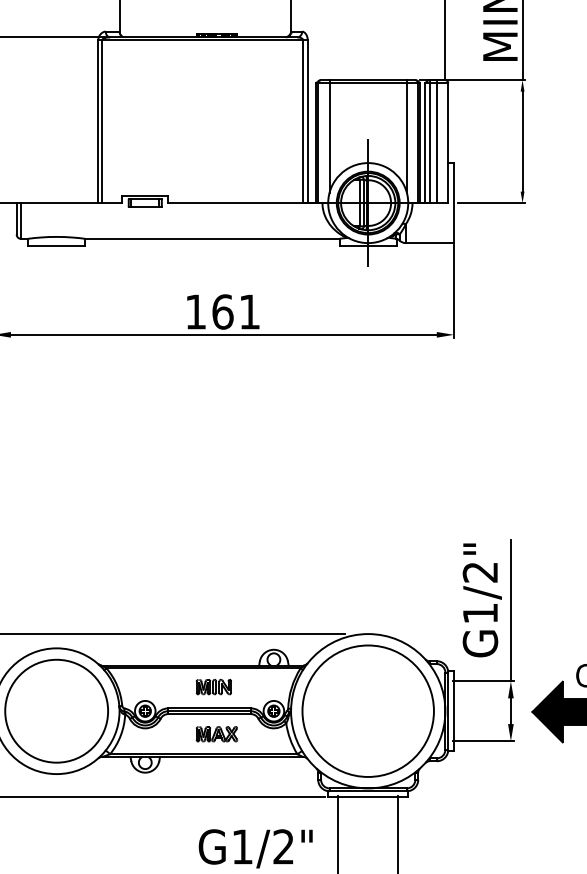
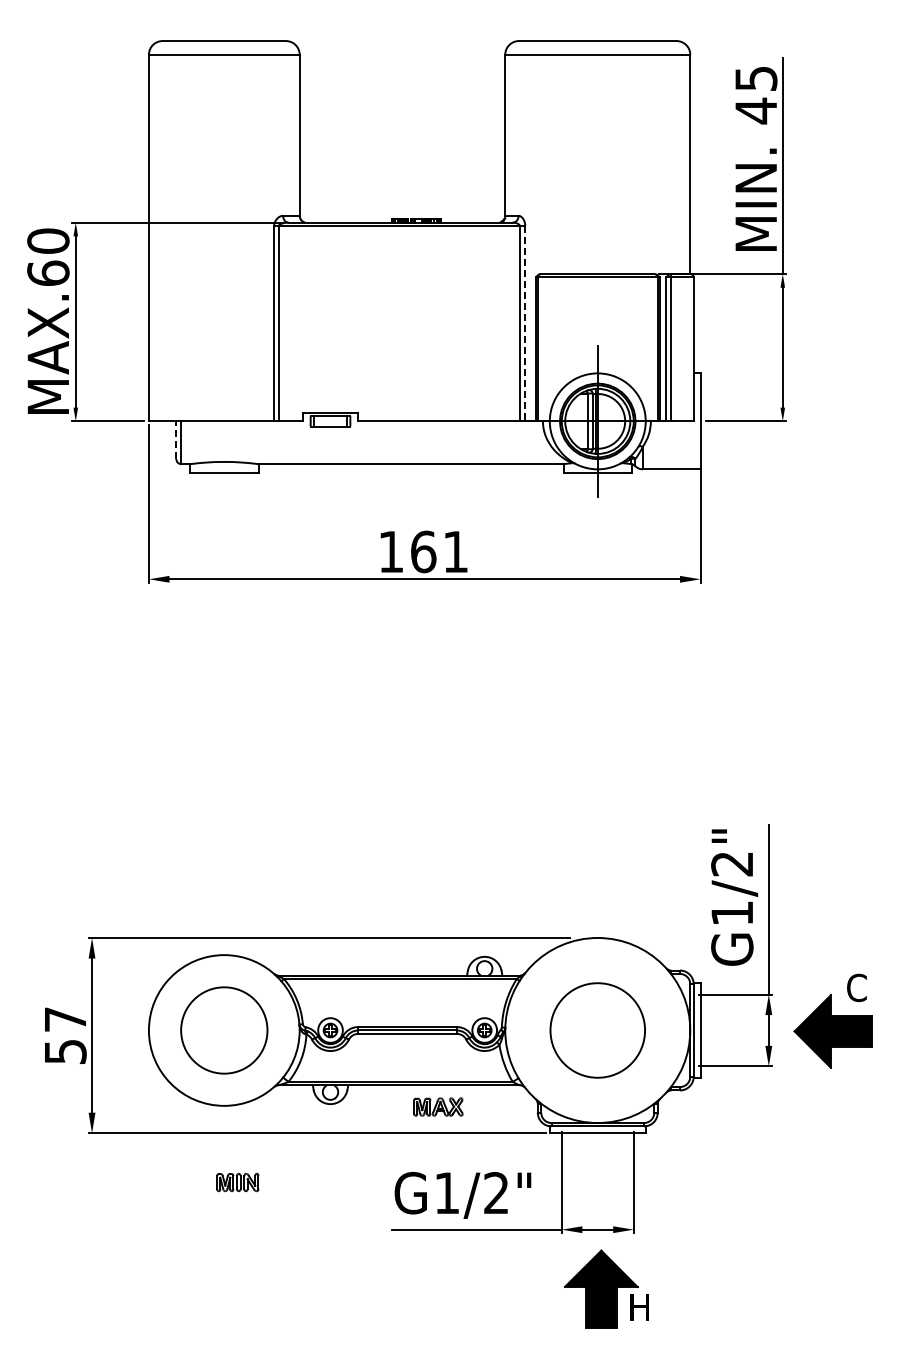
line: (307, 121) -> (525, 323), solid -> dashed
line: (329, 136) -> (551, 341), removed
line: (407, 136) -> (644, 341), removed
line: (437, 141) -> (680, 347), removed
line: (16, 219) -> (176, 440), solid -> dashed
part: (213, 687) -> (237, 1182), moved
circle: (56, 711) -> (223, 1030), size x0.7
circle: (367, 711) -> (597, 1030), size x0.6
part: (217, 733) -> (438, 1106), moved

